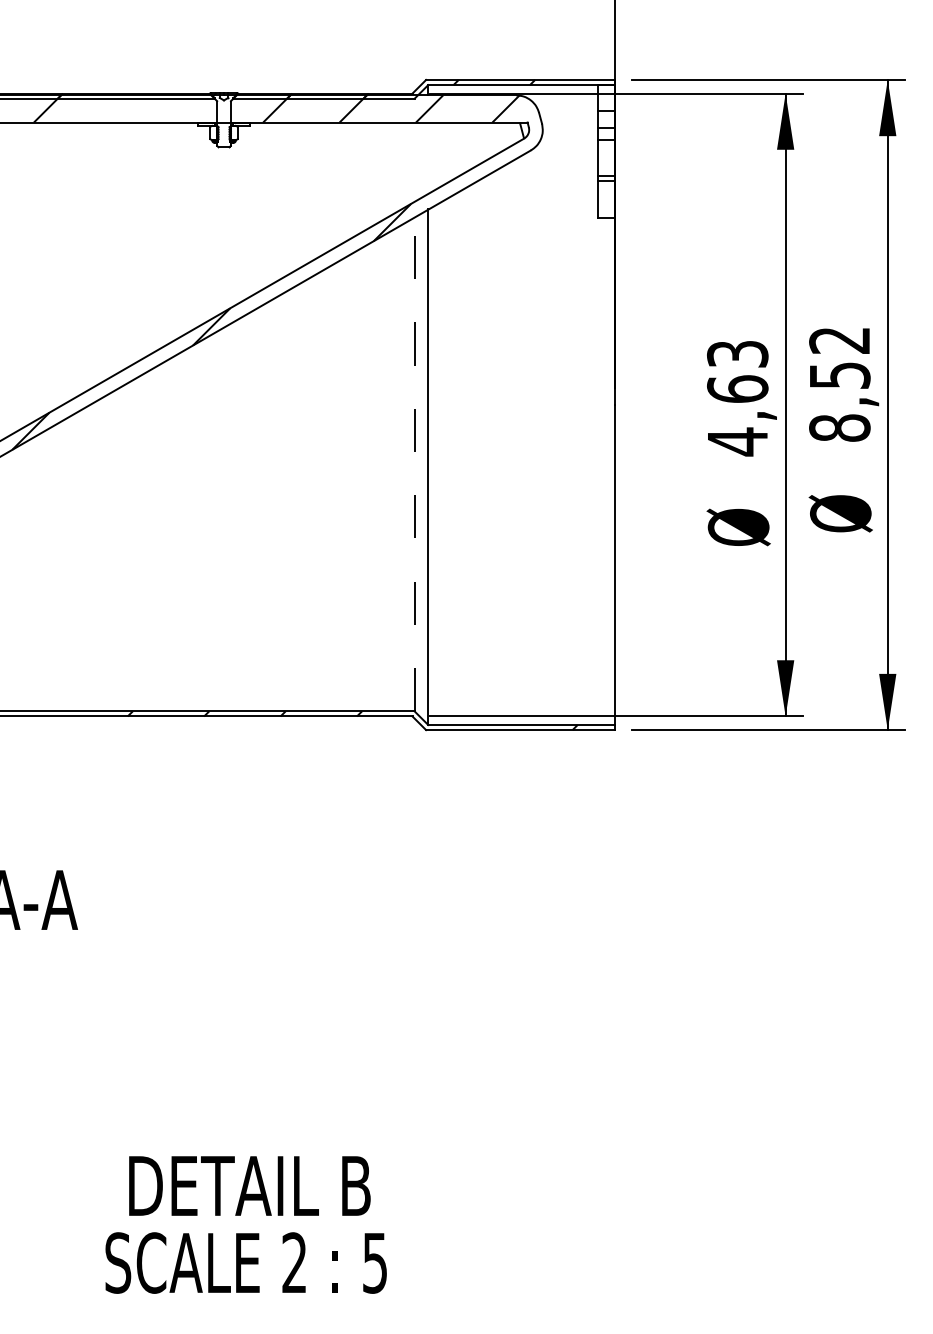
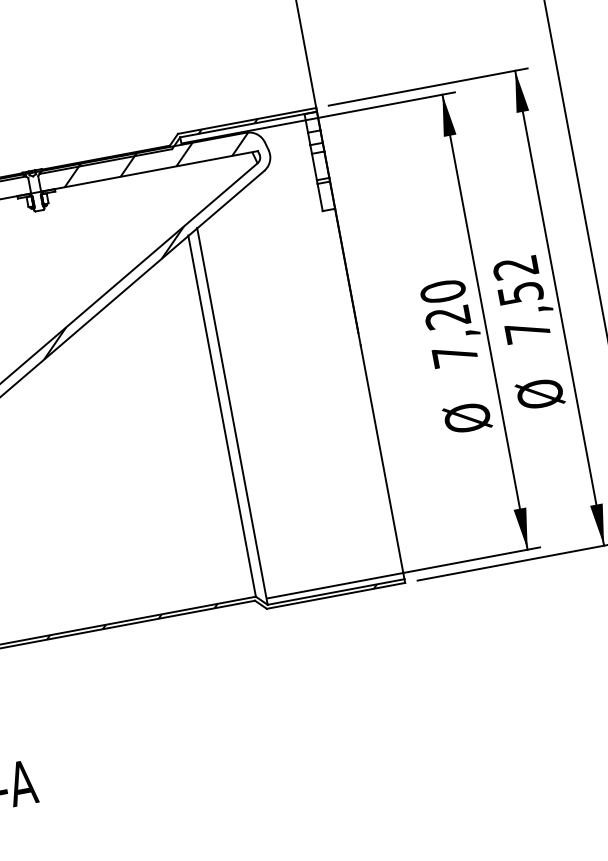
text: (737, 398) -> (448, 324), 4,63 -> 7,20
text: (839, 427) -> (527, 331), 8,52 -> 7,52
line: (414, 463) -> (221, 415), dashed -> solid

